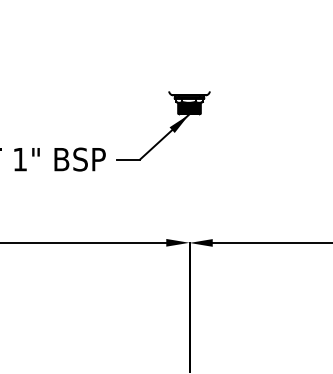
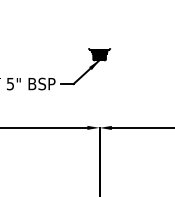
text: (20, 160) -> (10, 84), 1" -> 5"

